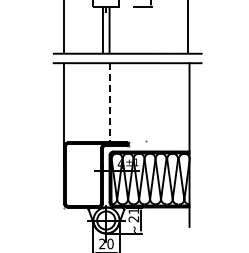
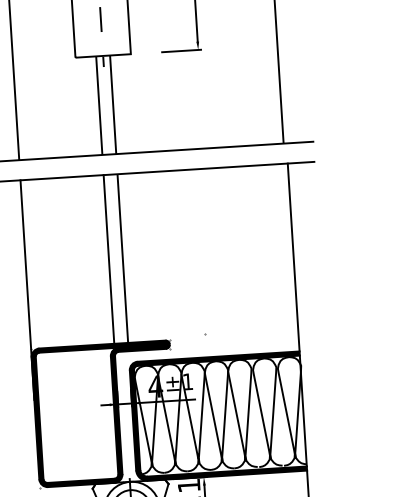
line: (103, 102) -> (109, 258), added
line: (109, 102) -> (122, 257), dashed -> solid

